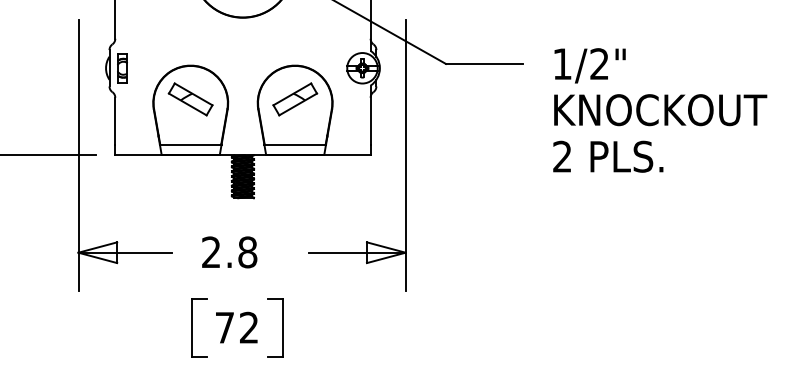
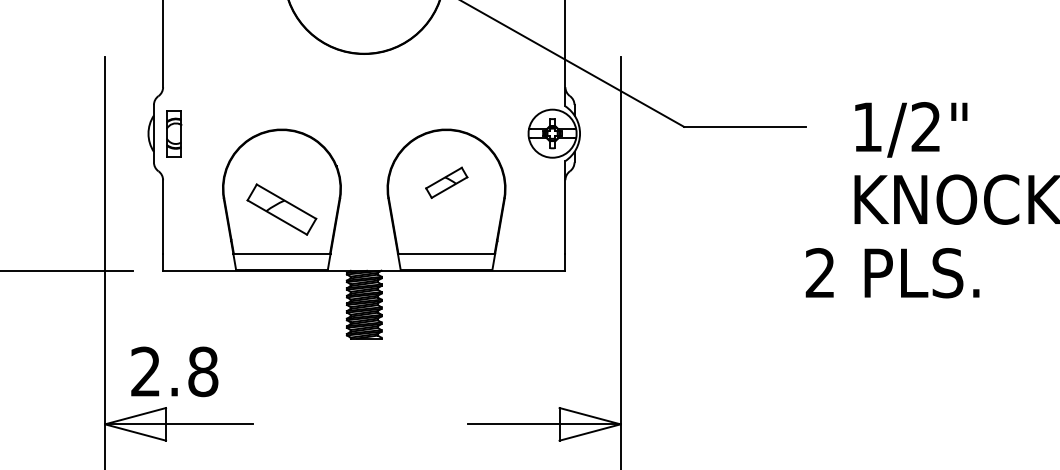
part: (190, 99) -> (281, 209), moved
part: (295, 99) -> (447, 182), size x0.6
text: (608, 156) -> (892, 272), moved
text: (229, 252) -> (174, 371), moved

